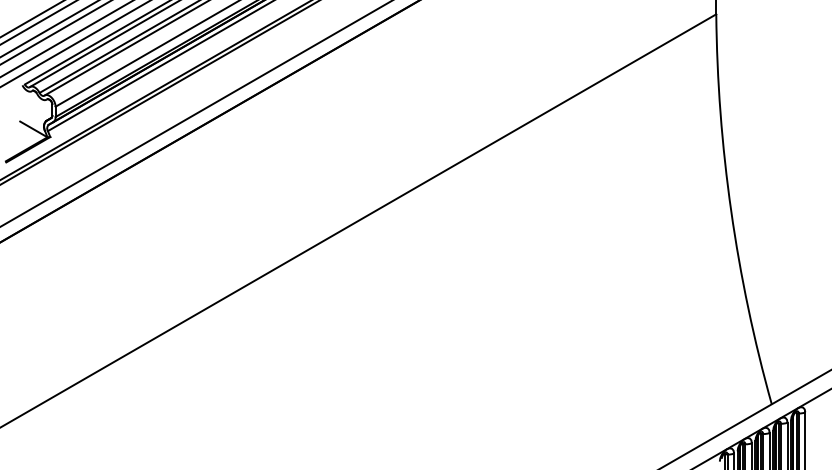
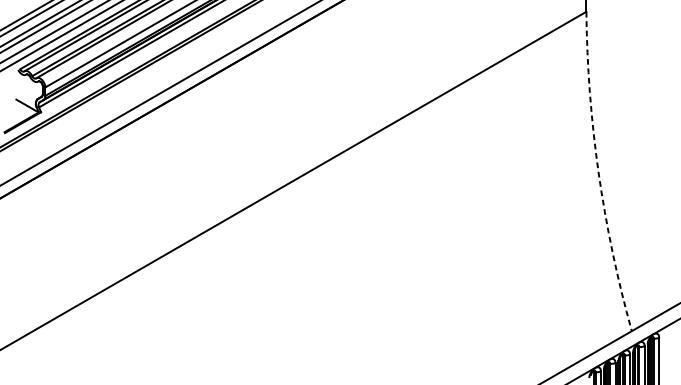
arc: (731, 211) -> (598, 173), solid -> dashed

